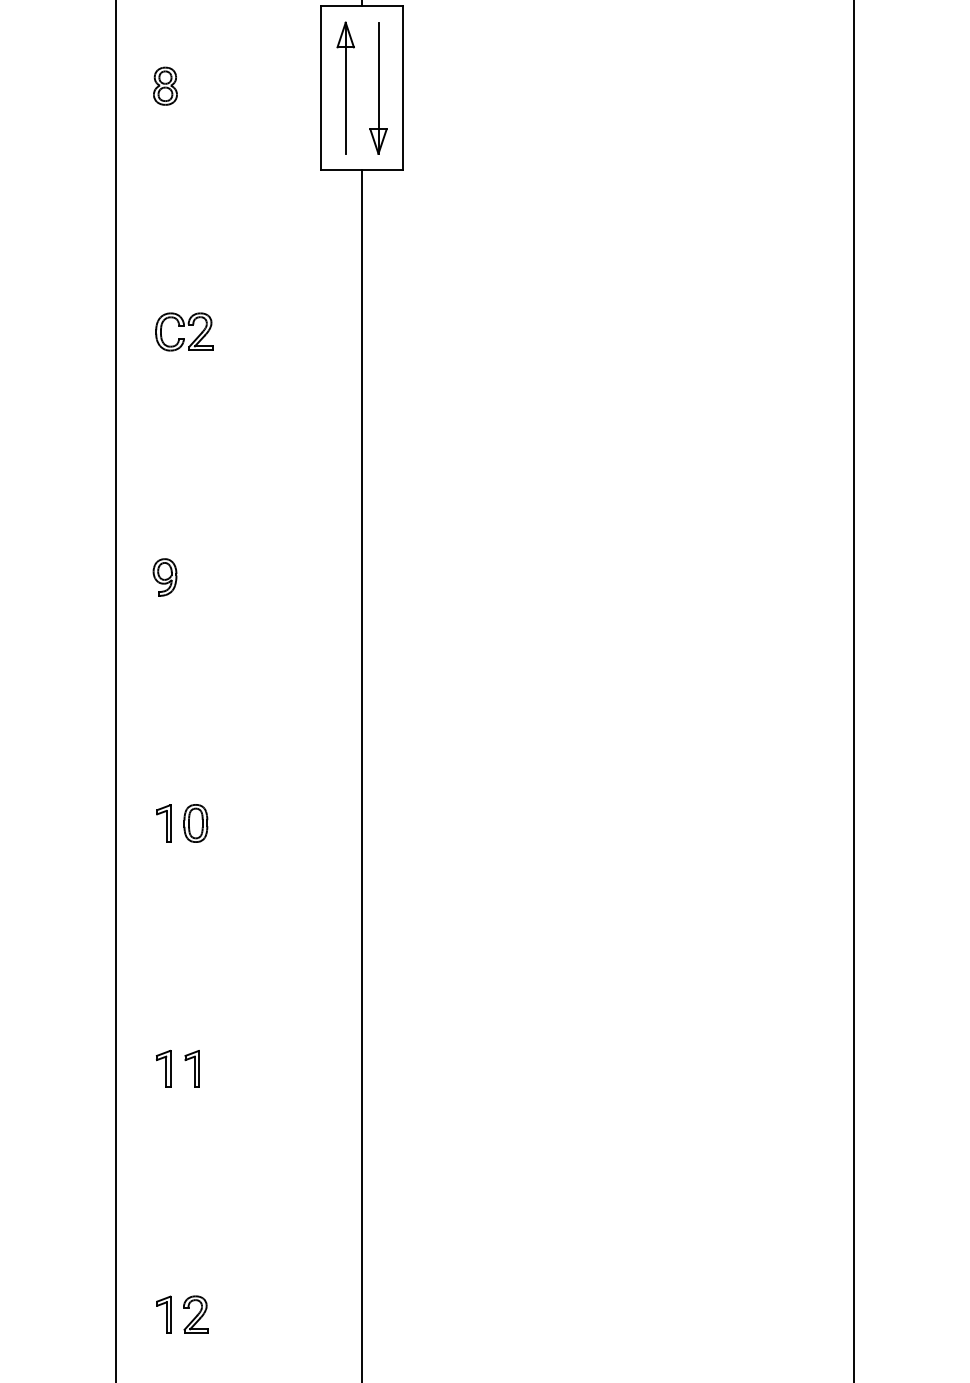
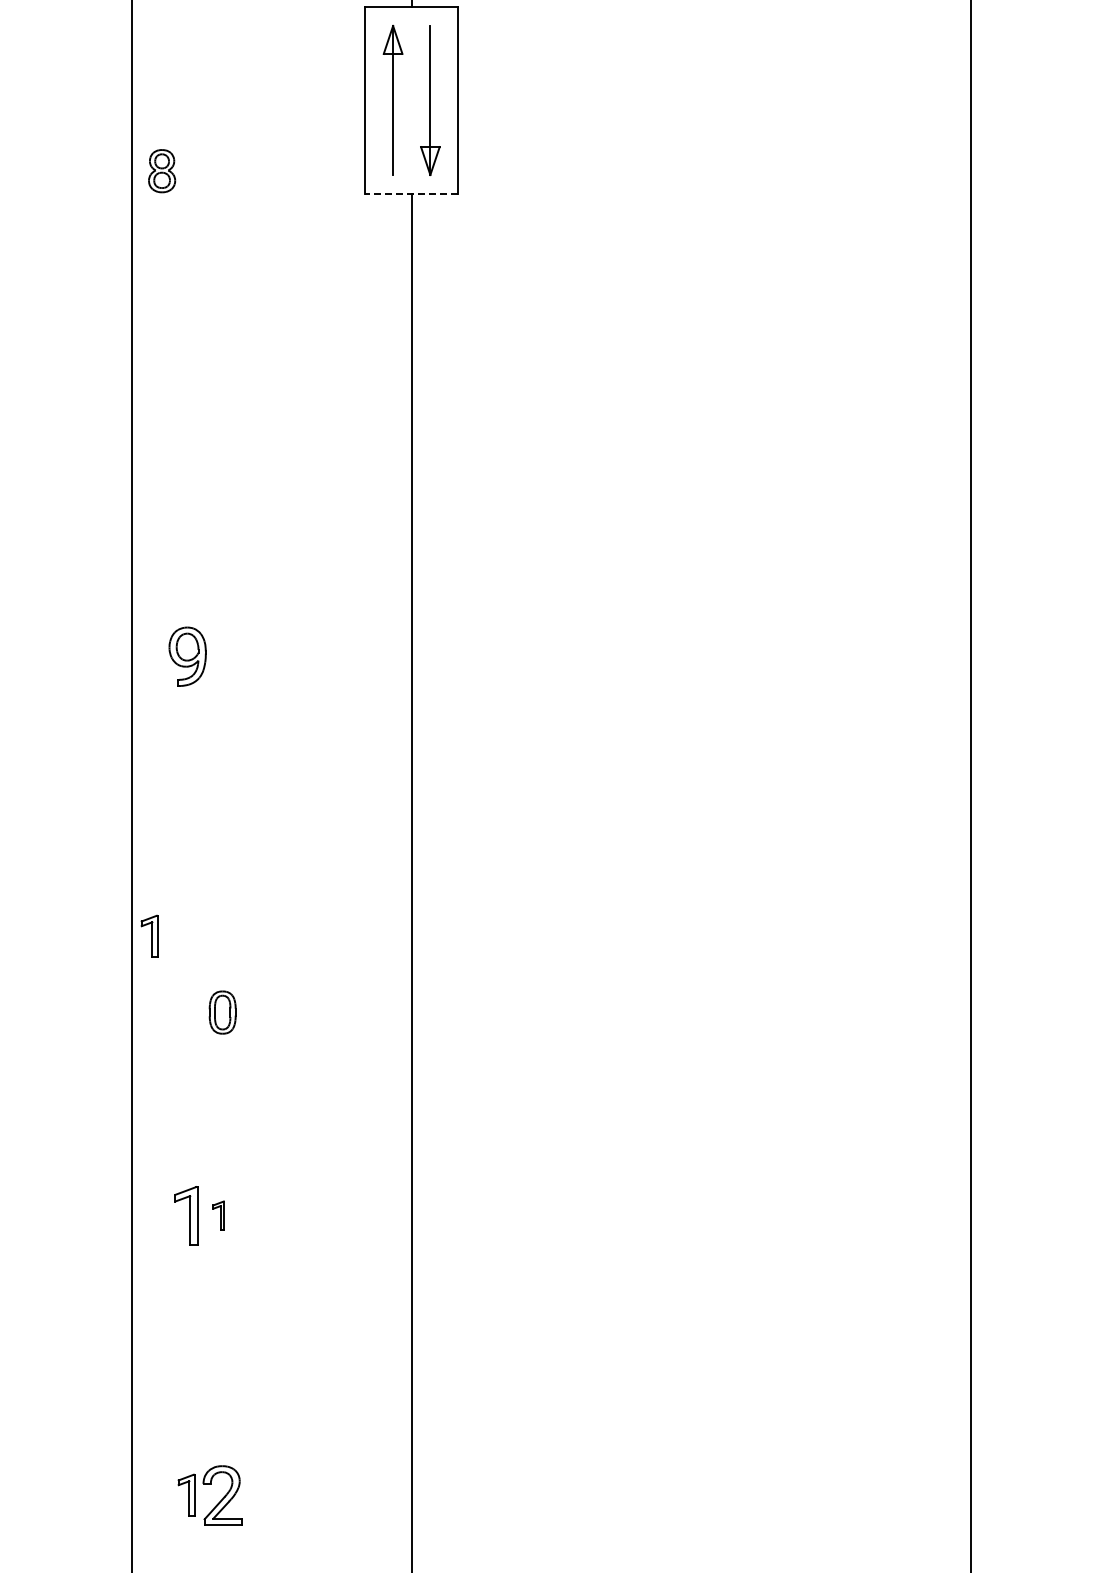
part: (165, 86) -> (162, 171), moved
line: (361, 170) -> (411, 193), solid -> dashed
part: (184, 325) -> (209, 370), removed
part: (164, 577) -> (187, 656), size x1.4
part: (164, 822) -> (149, 935), moved
part: (195, 823) -> (222, 1012), moved
part: (163, 1068) -> (185, 1215), size x1.4
part: (192, 1068) -> (218, 1215), size x0.7
part: (195, 1314) -> (222, 1494), size x1.4

